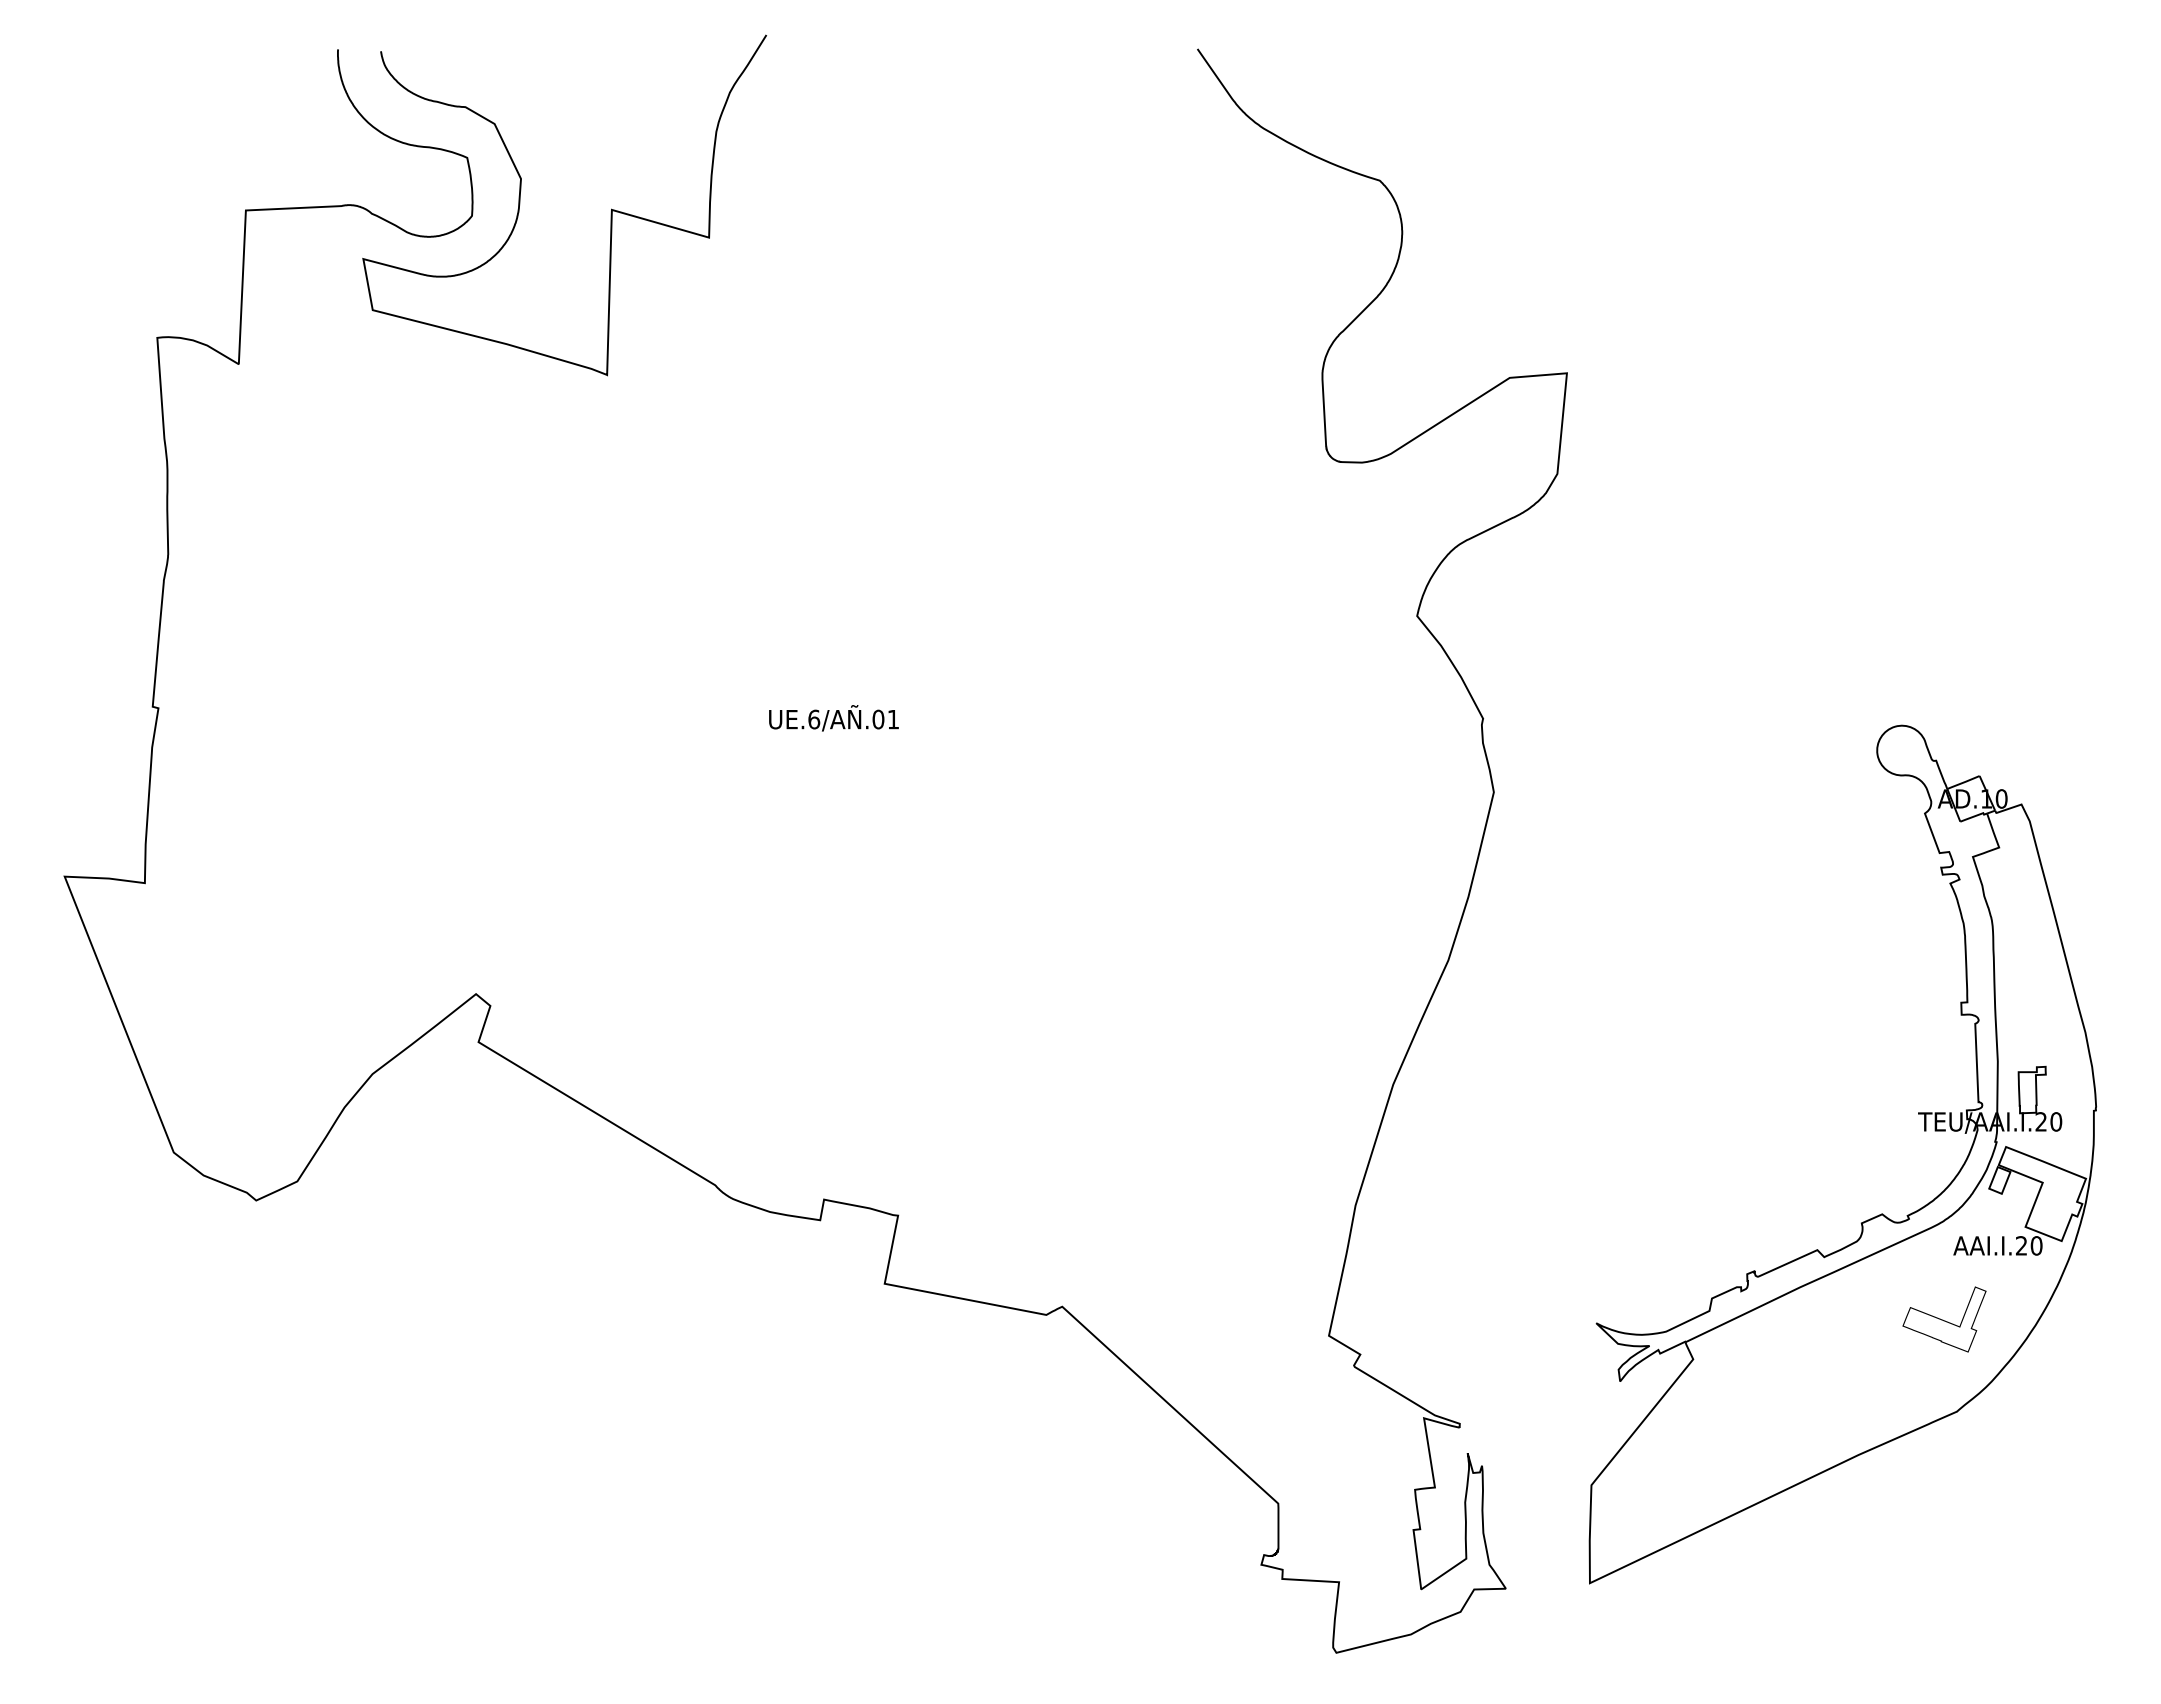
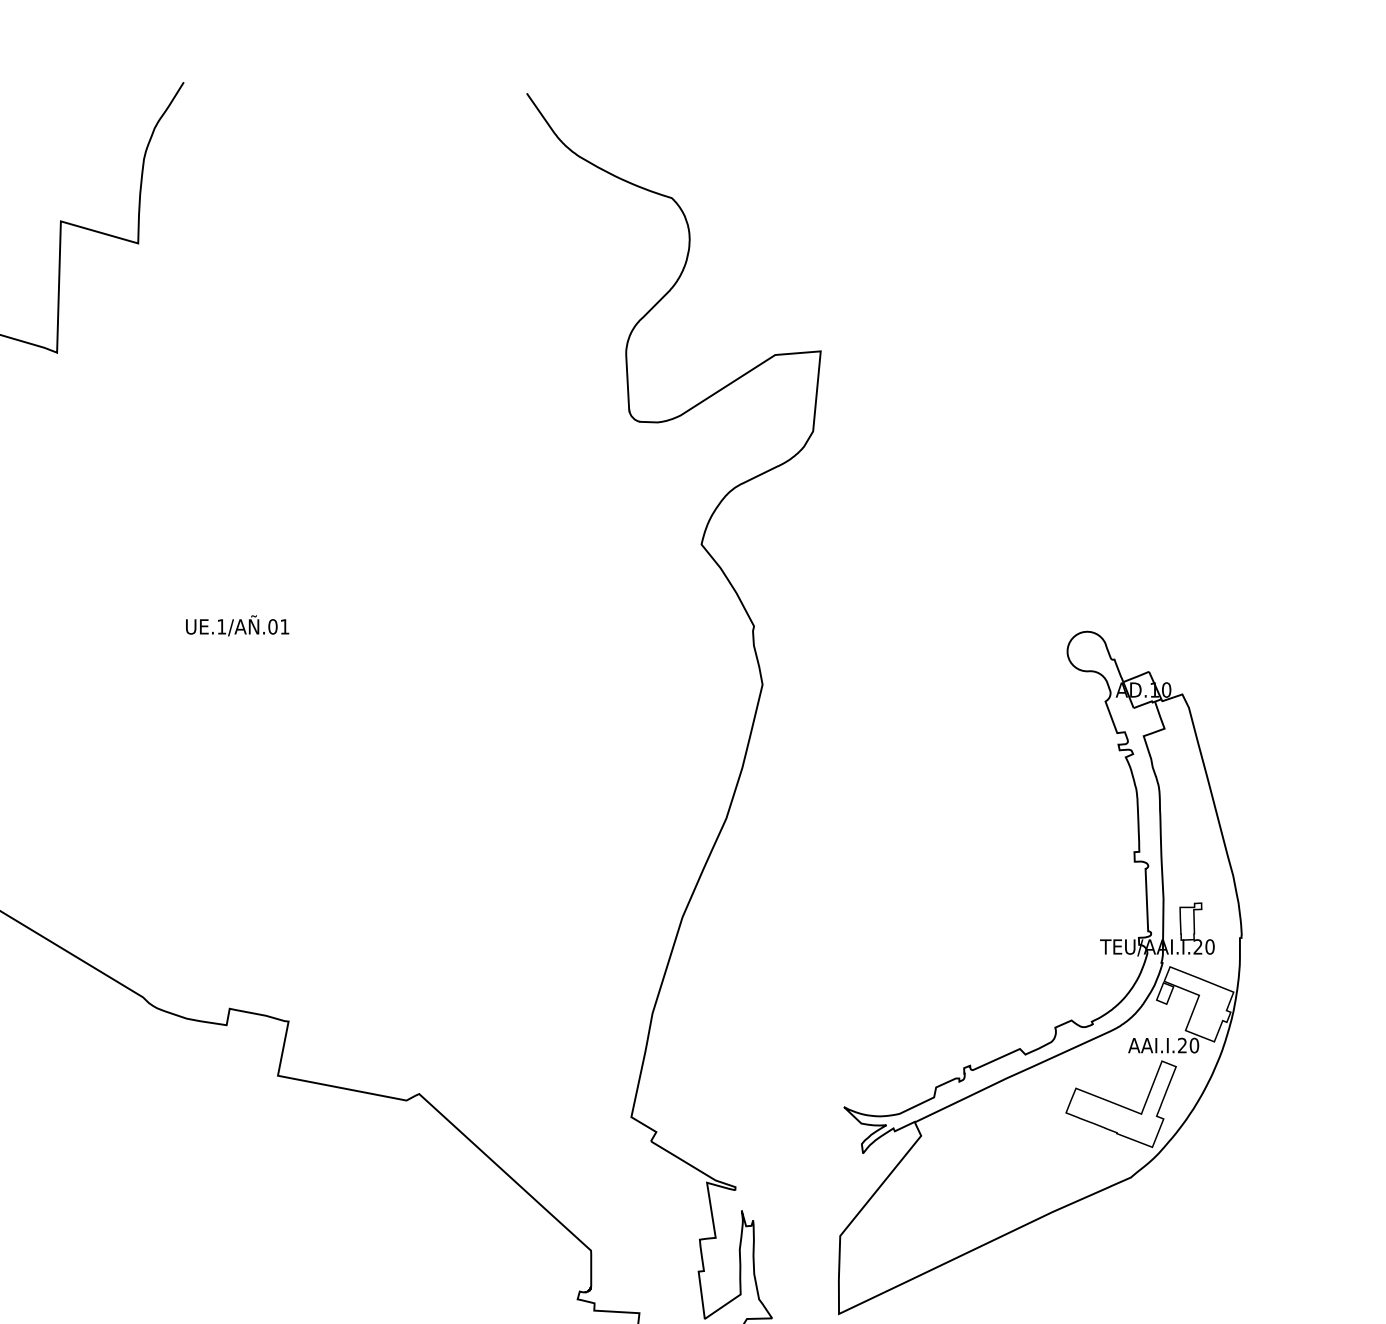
text: (814, 719) -> (222, 626), UE.6/AÑ.01 -> UE.1/AÑ.01
part: (1944, 1319) -> (1121, 1104), size x1.67

